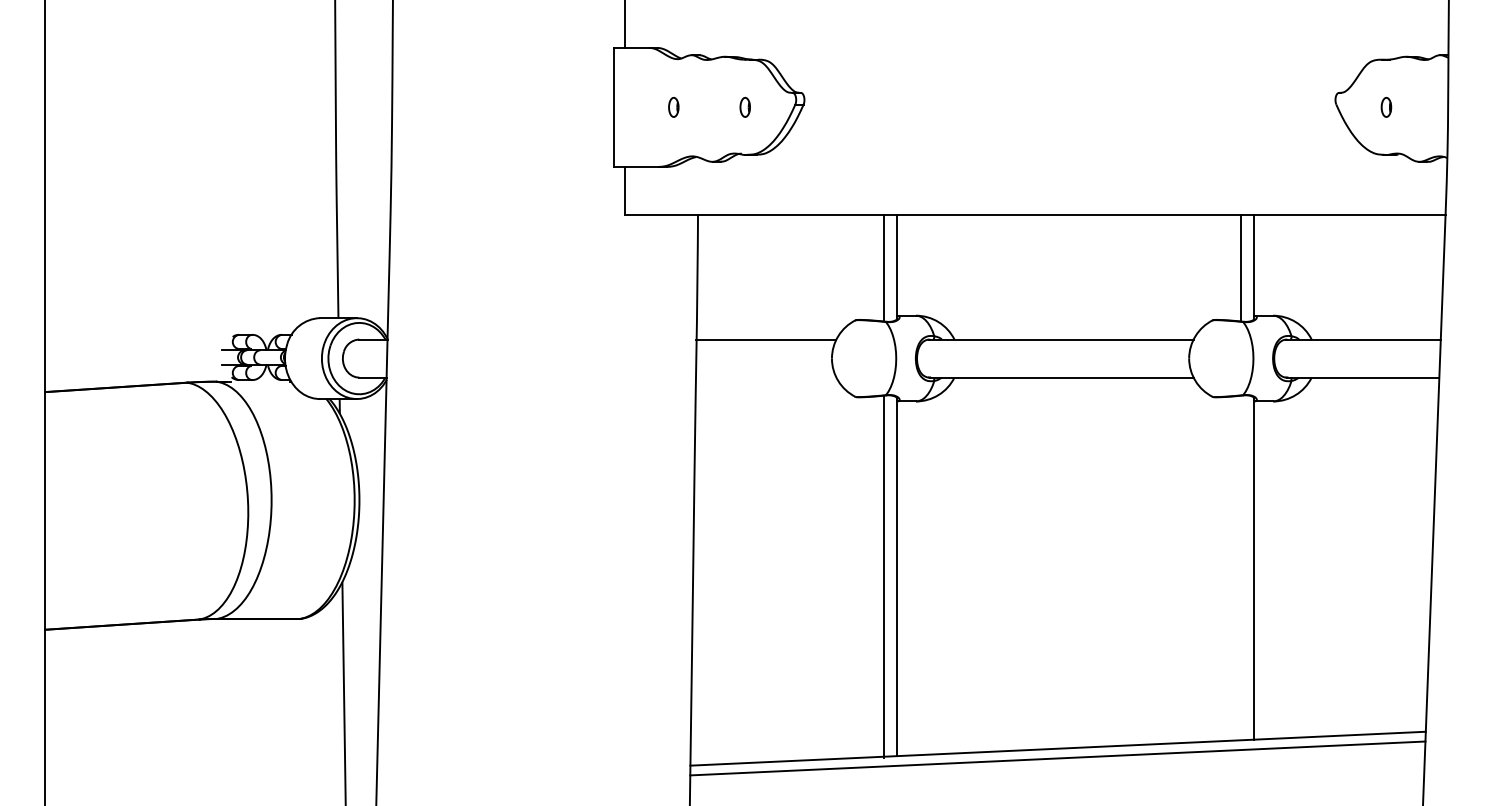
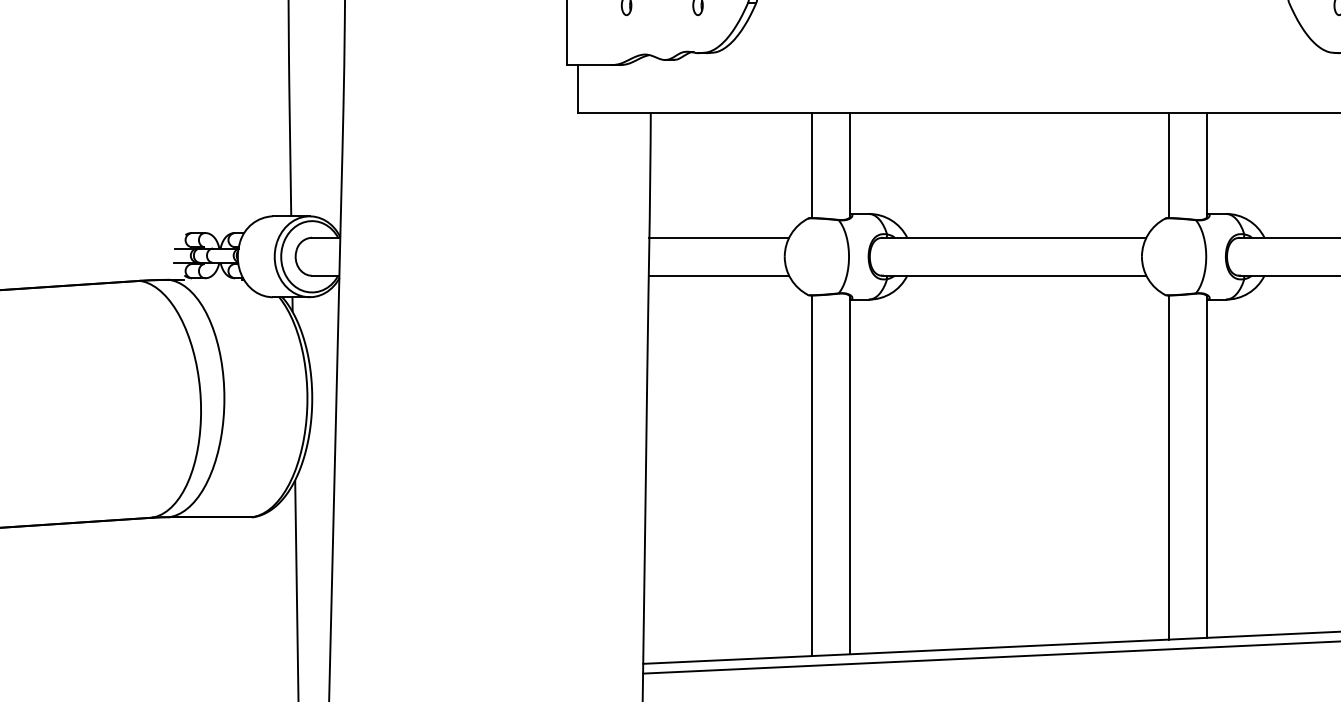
line: (883, 266) -> (811, 164), moved
line: (1241, 266) -> (1169, 164), moved
line: (765, 377) -> (718, 275), added
line: (1216, 569) -> (1169, 467), added
line: (883, 577) -> (811, 475), moved

